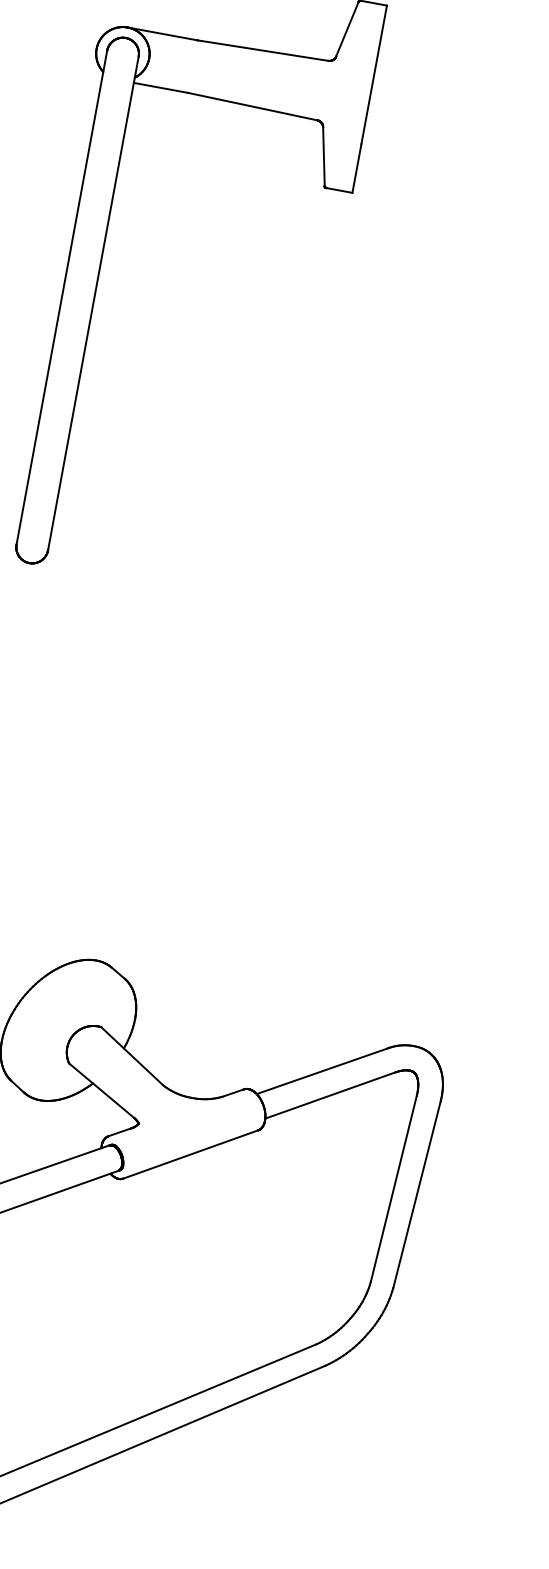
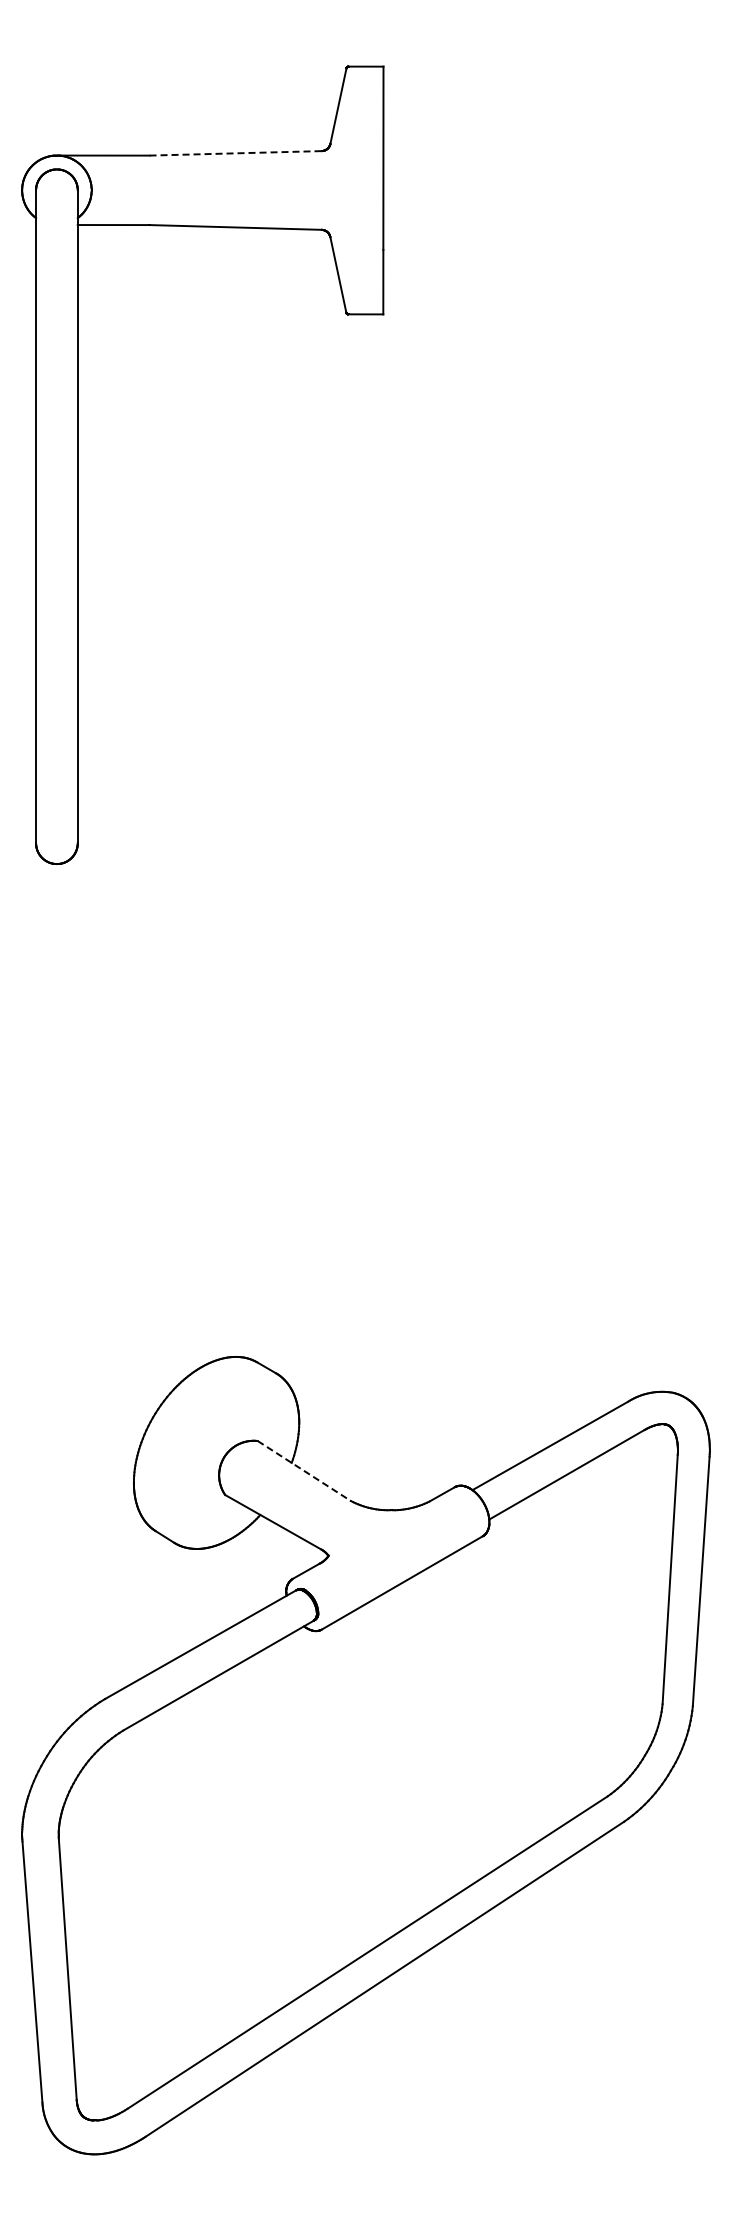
line: (263, 50) -> (236, 153), solid -> dashed
line: (132, 1056) -> (304, 1471), solid -> dashed

